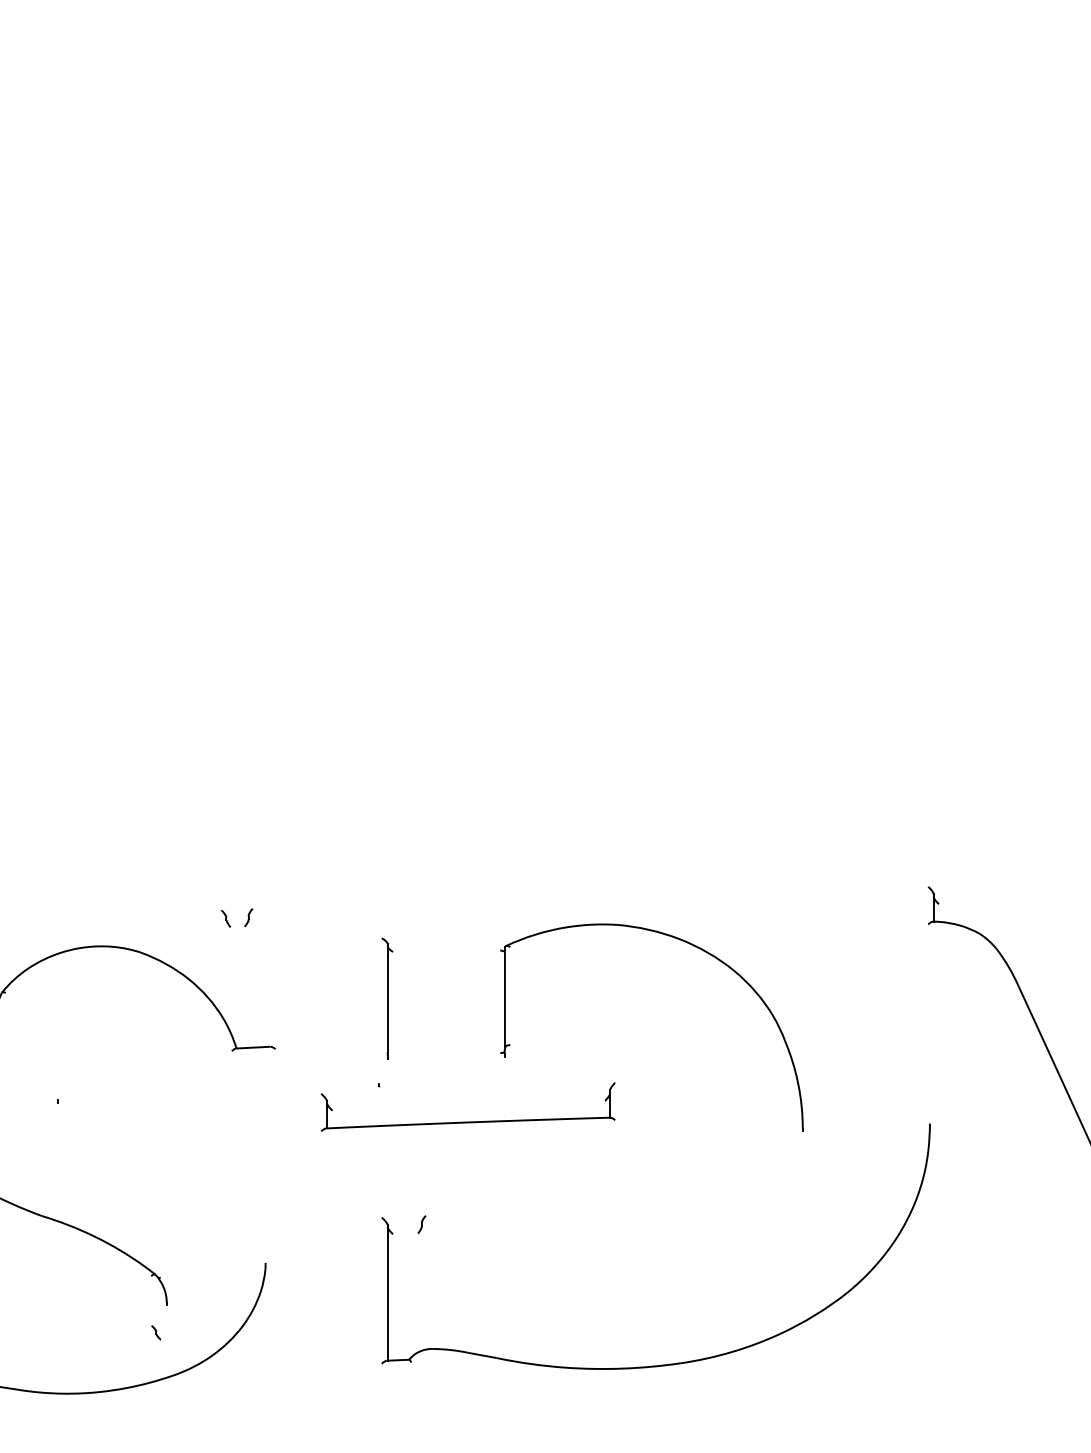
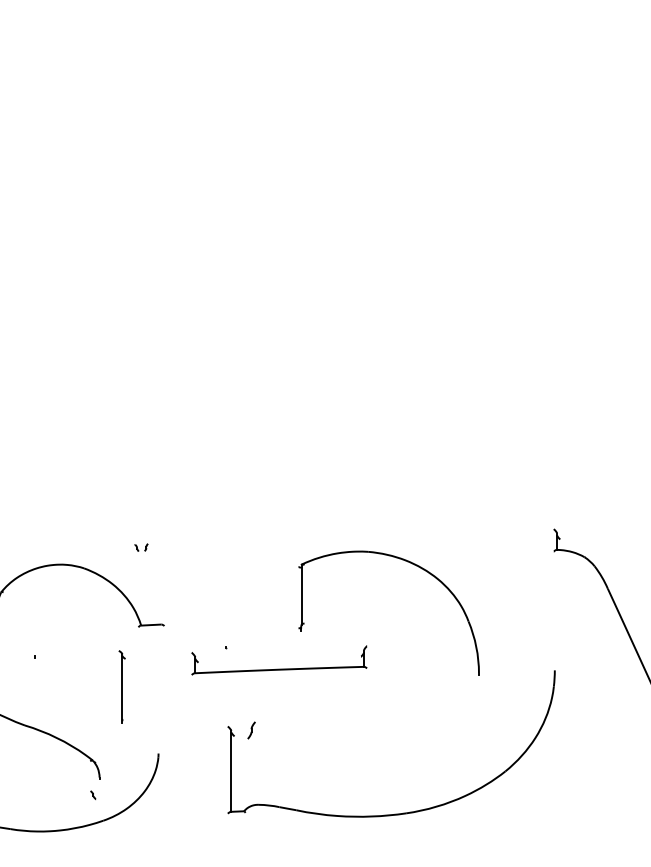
part: (237, 917) -> (141, 547), size x0.7
part: (386, 998) -> (121, 686), moved
part: (421, 1224) -> (251, 730), size x1.6

